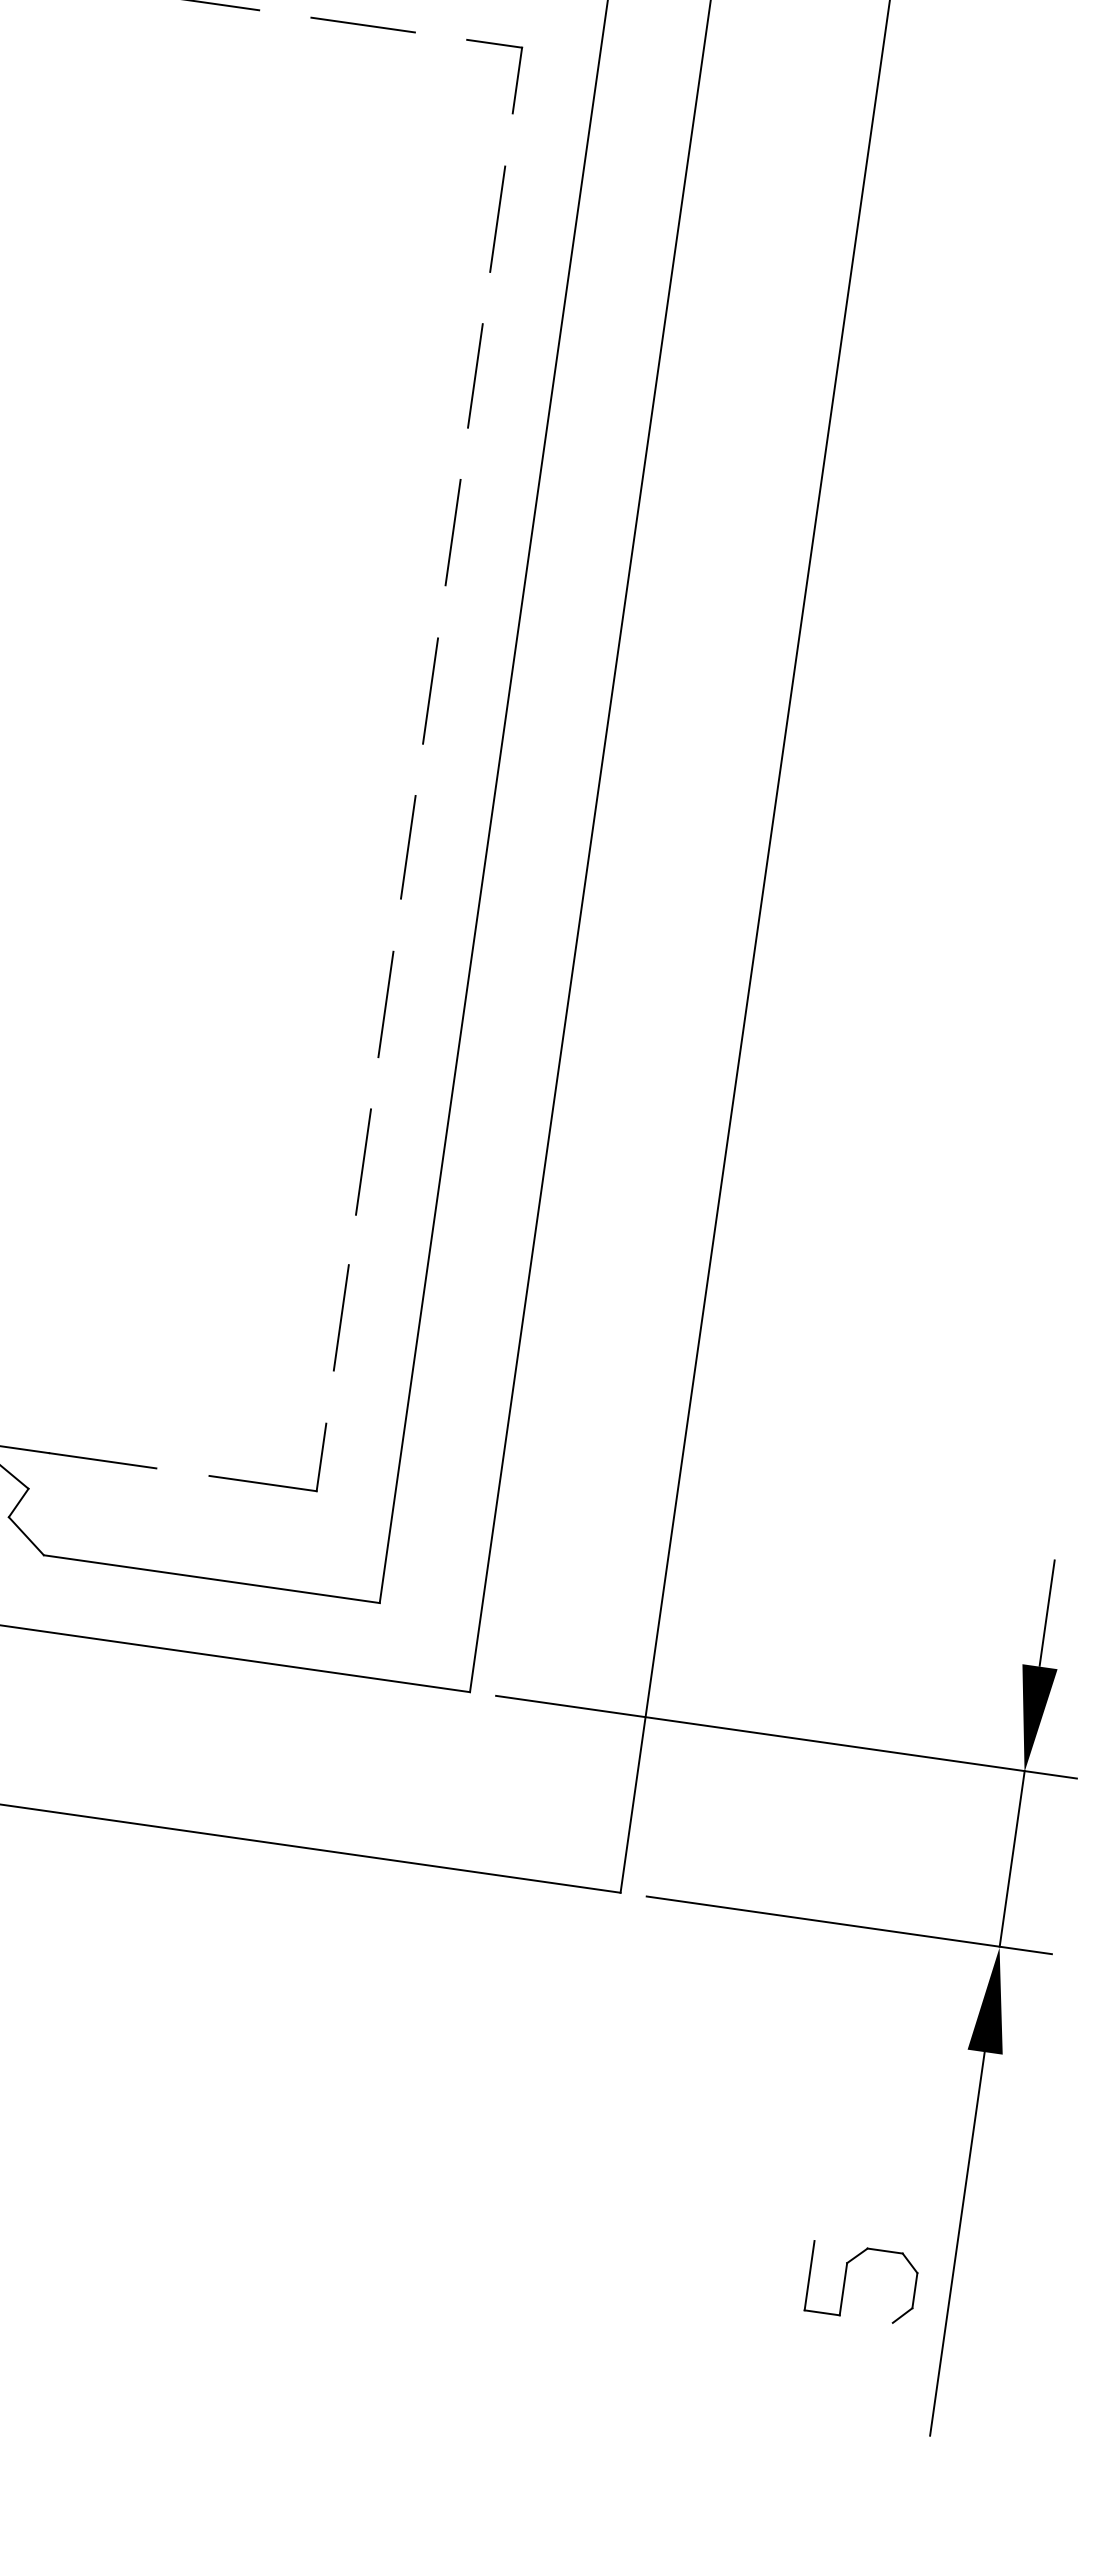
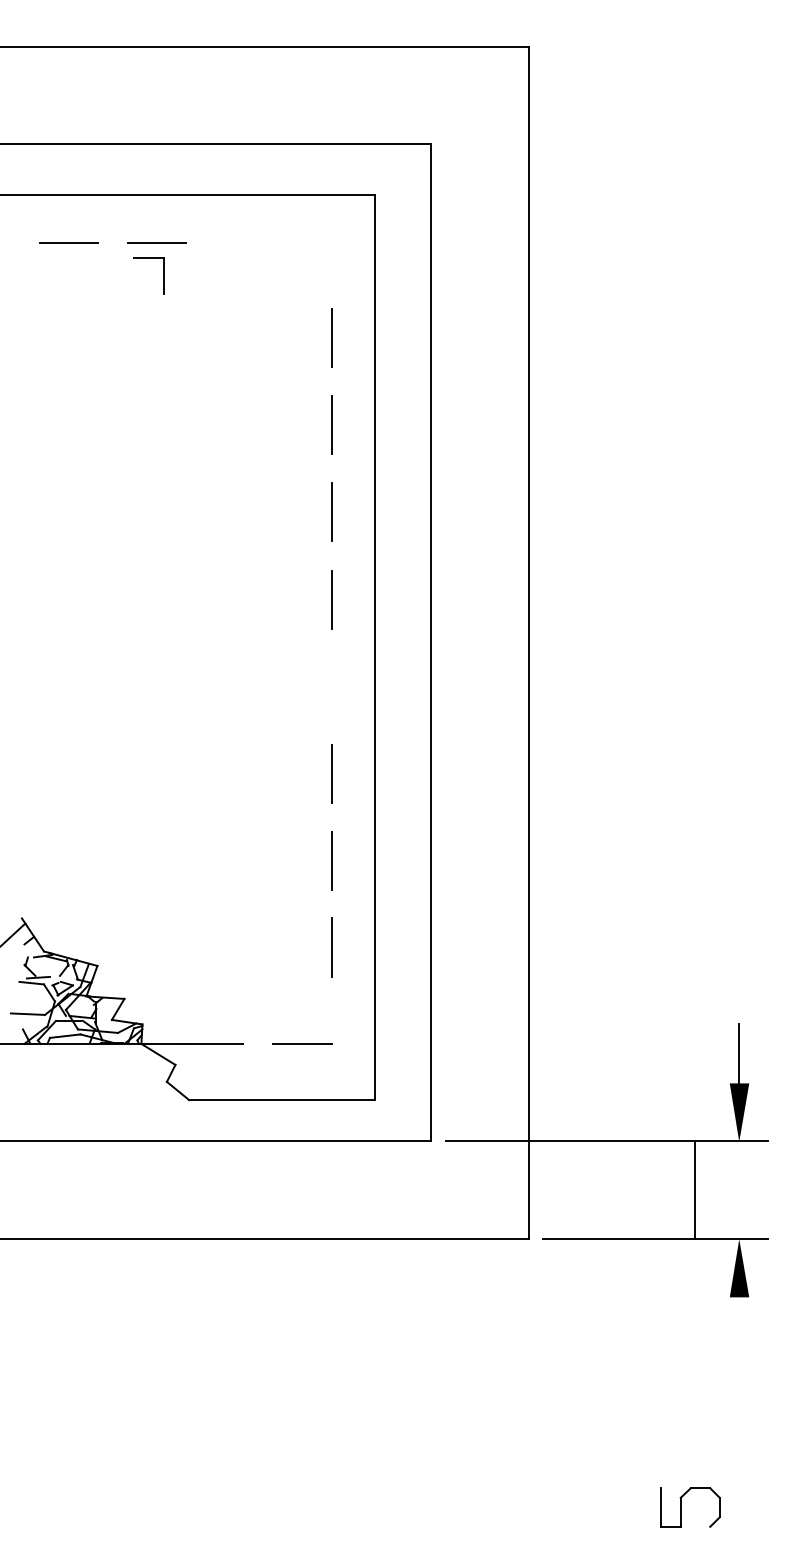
line: (362, 24) -> (243, 242), removed
part: (515, 79) -> (163, 275), moved
line: (408, 847) -> (332, 686), removed
line: (321, 1456) -> (332, 1024), removed
line: (1012, 1857) -> (695, 1189), moved
line: (957, 2243) -> (739, 1403), removed
part: (845, 2280) -> (681, 1507), moved

